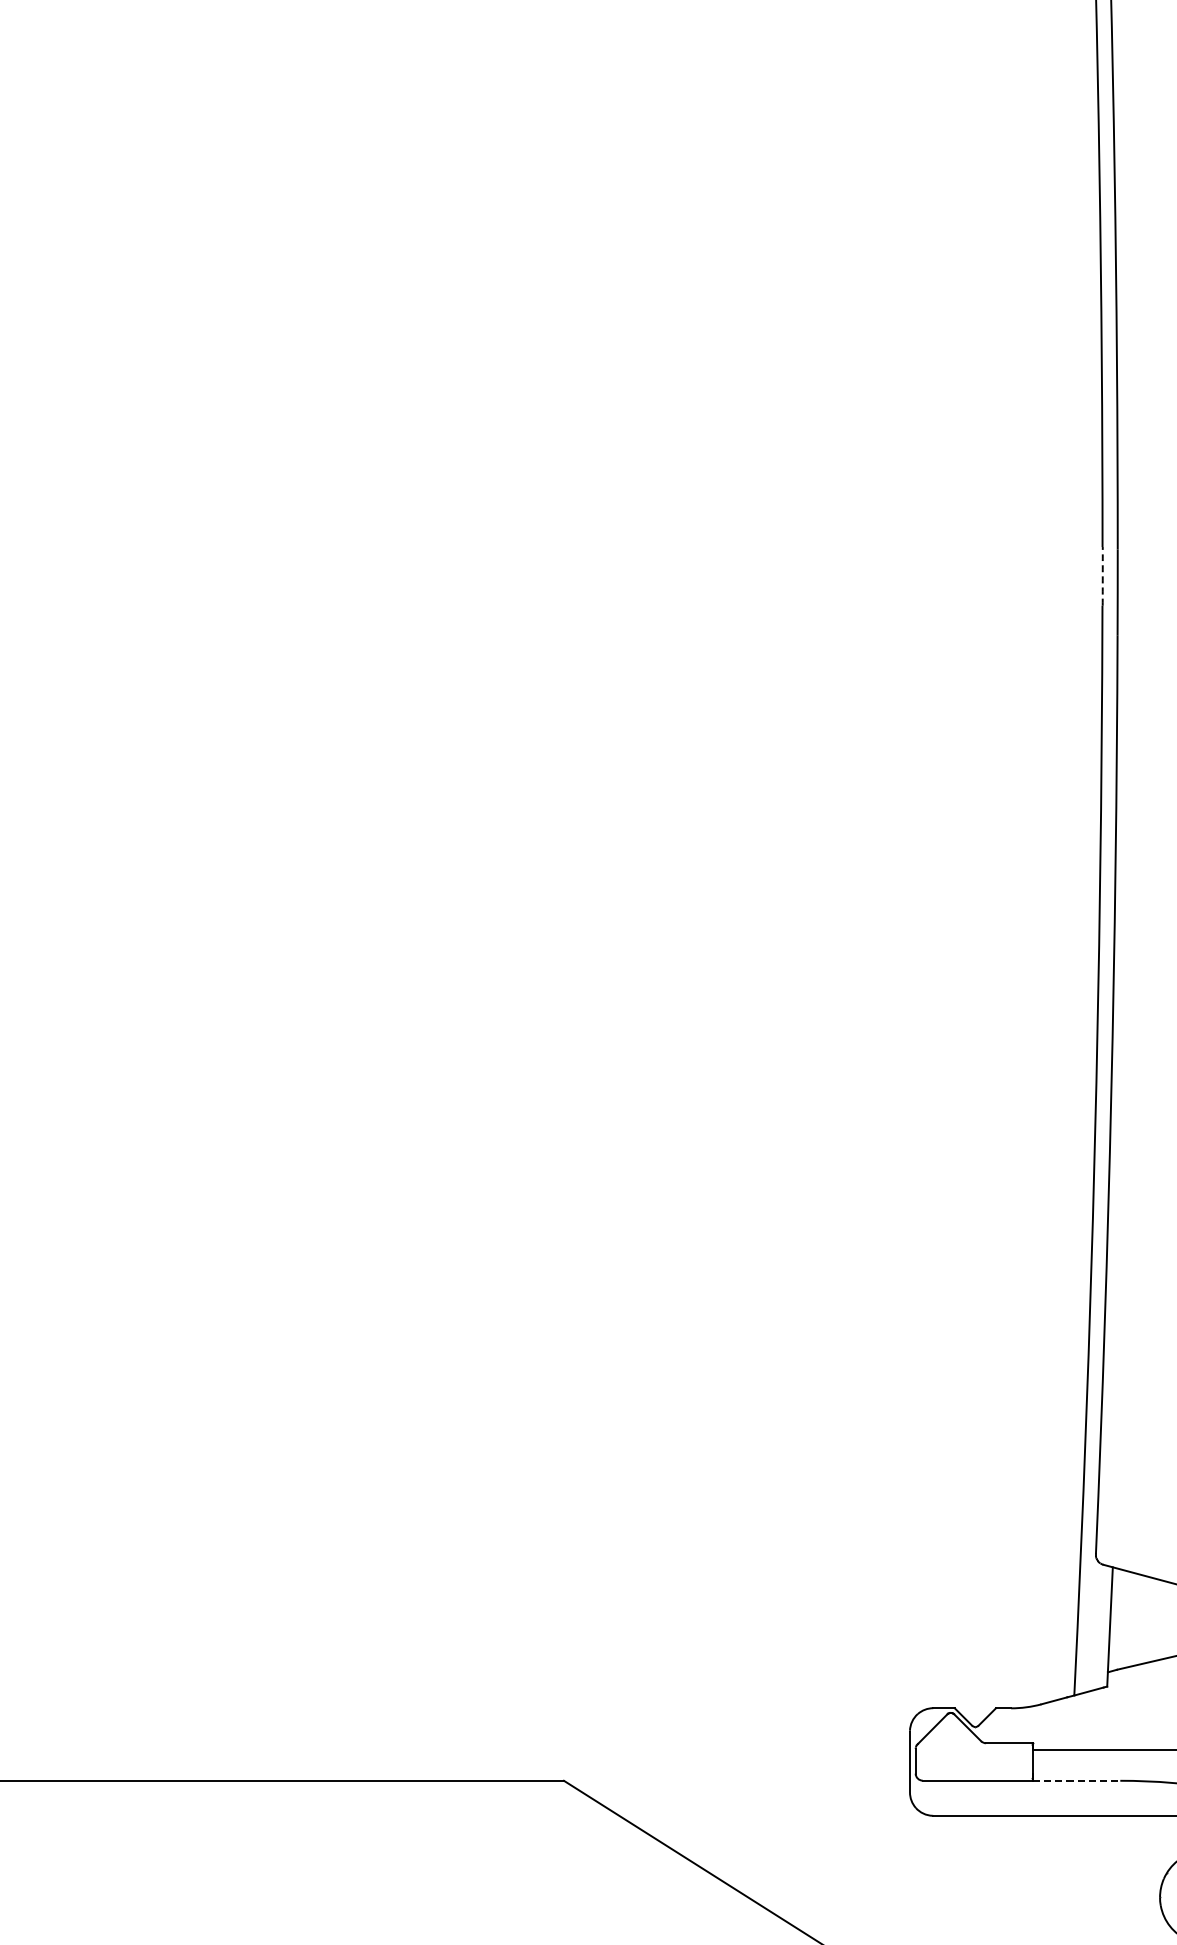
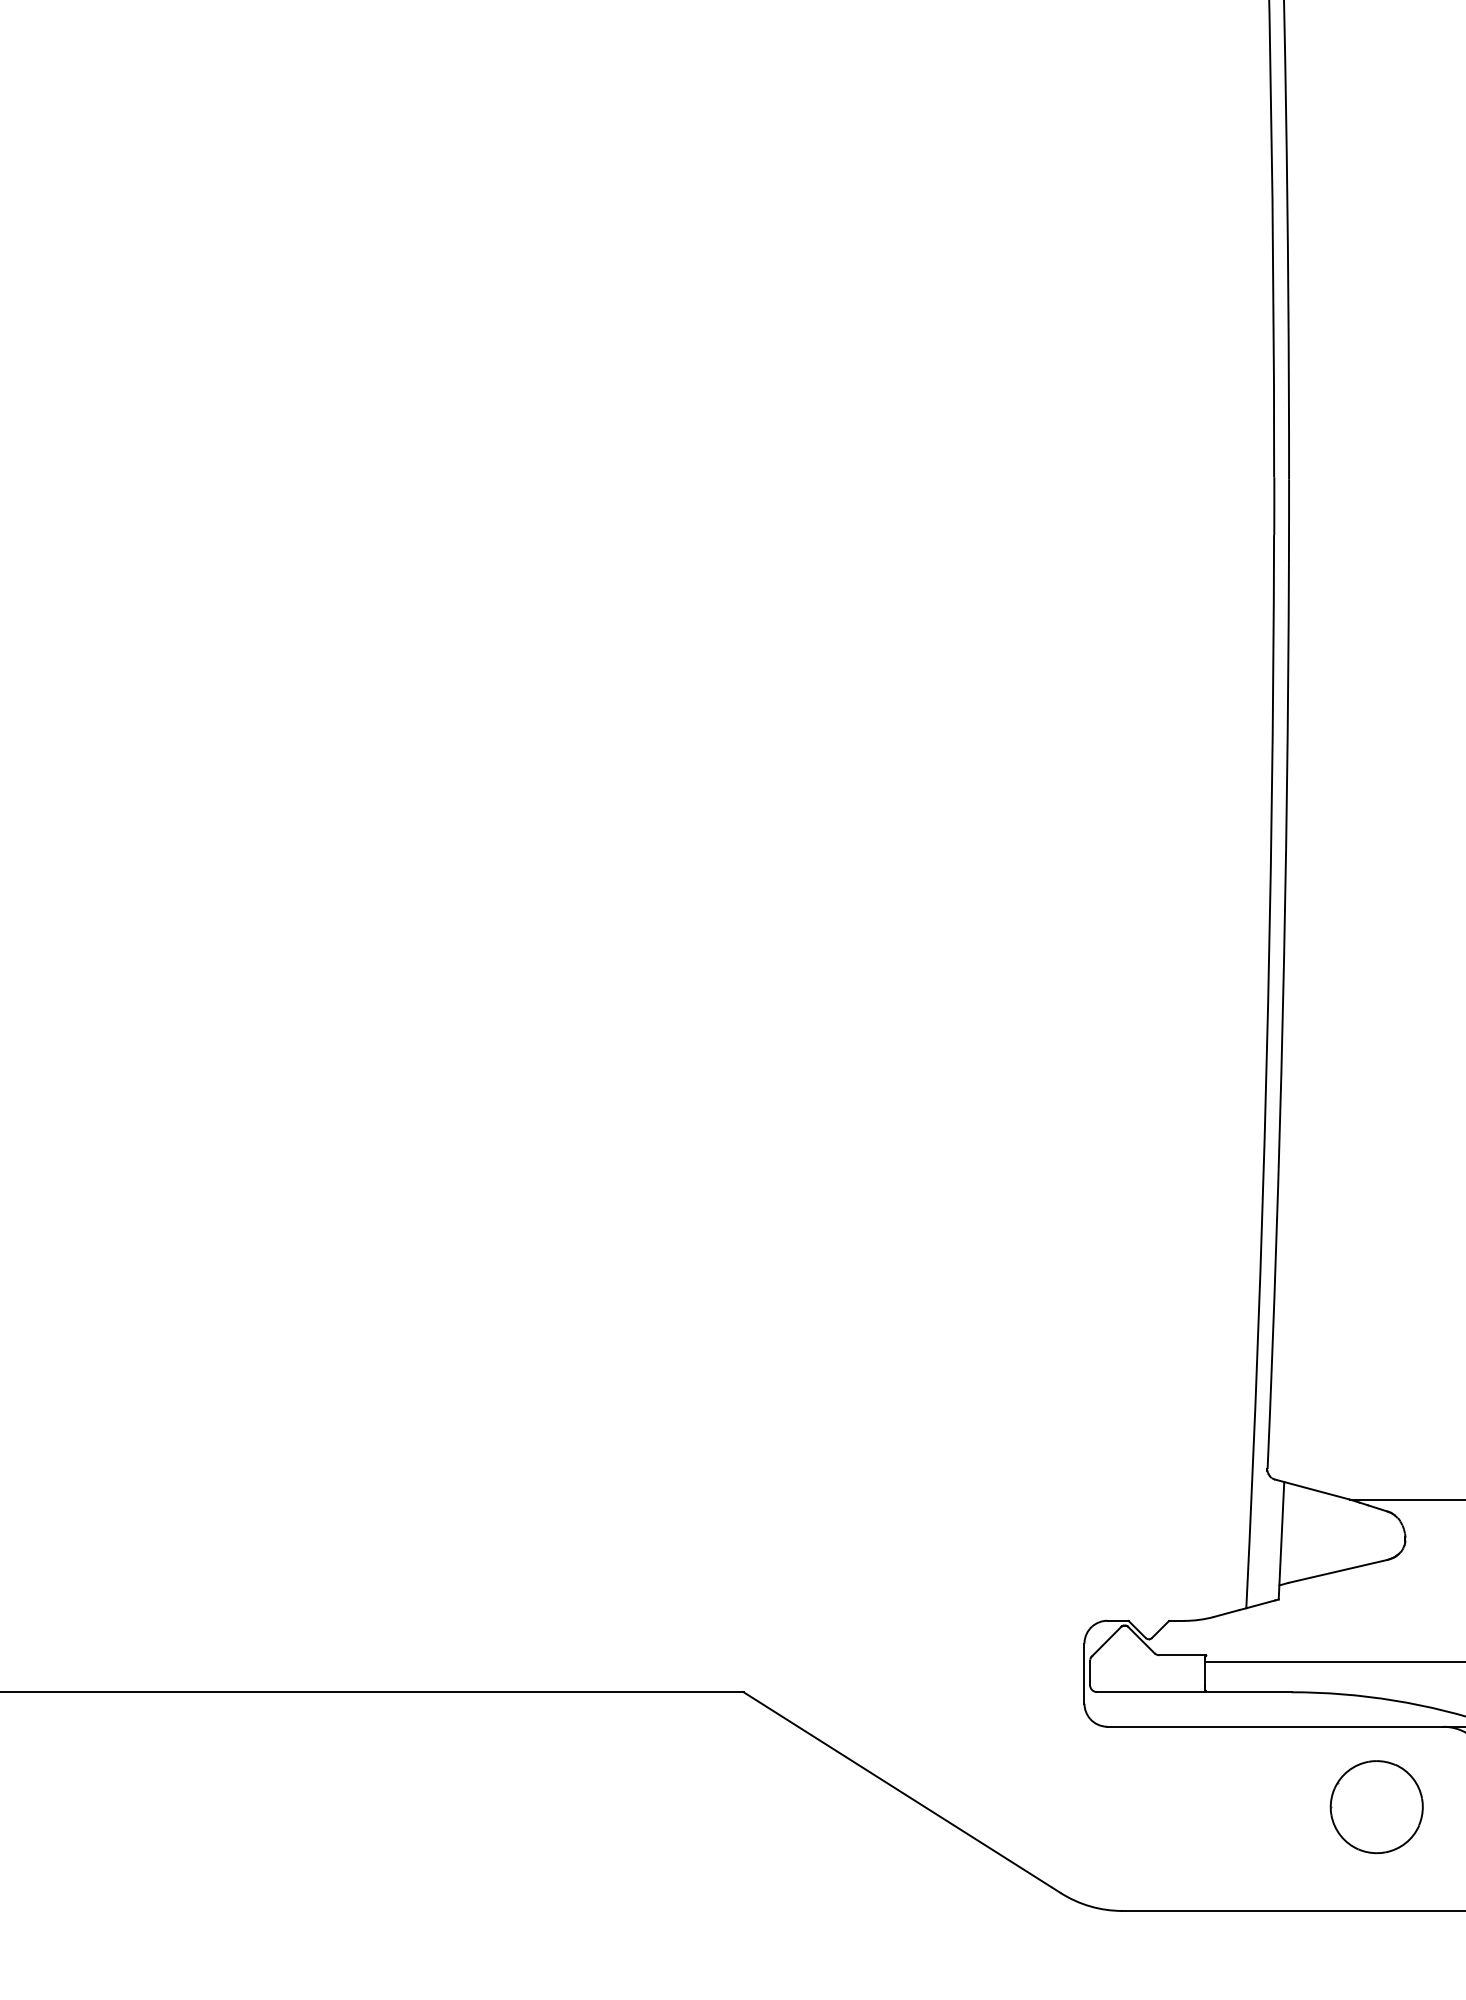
arc: (1102, 576) -> (1274, 506), dashed -> solid
line: (1077, 1781) -> (1249, 1692), dashed -> solid

